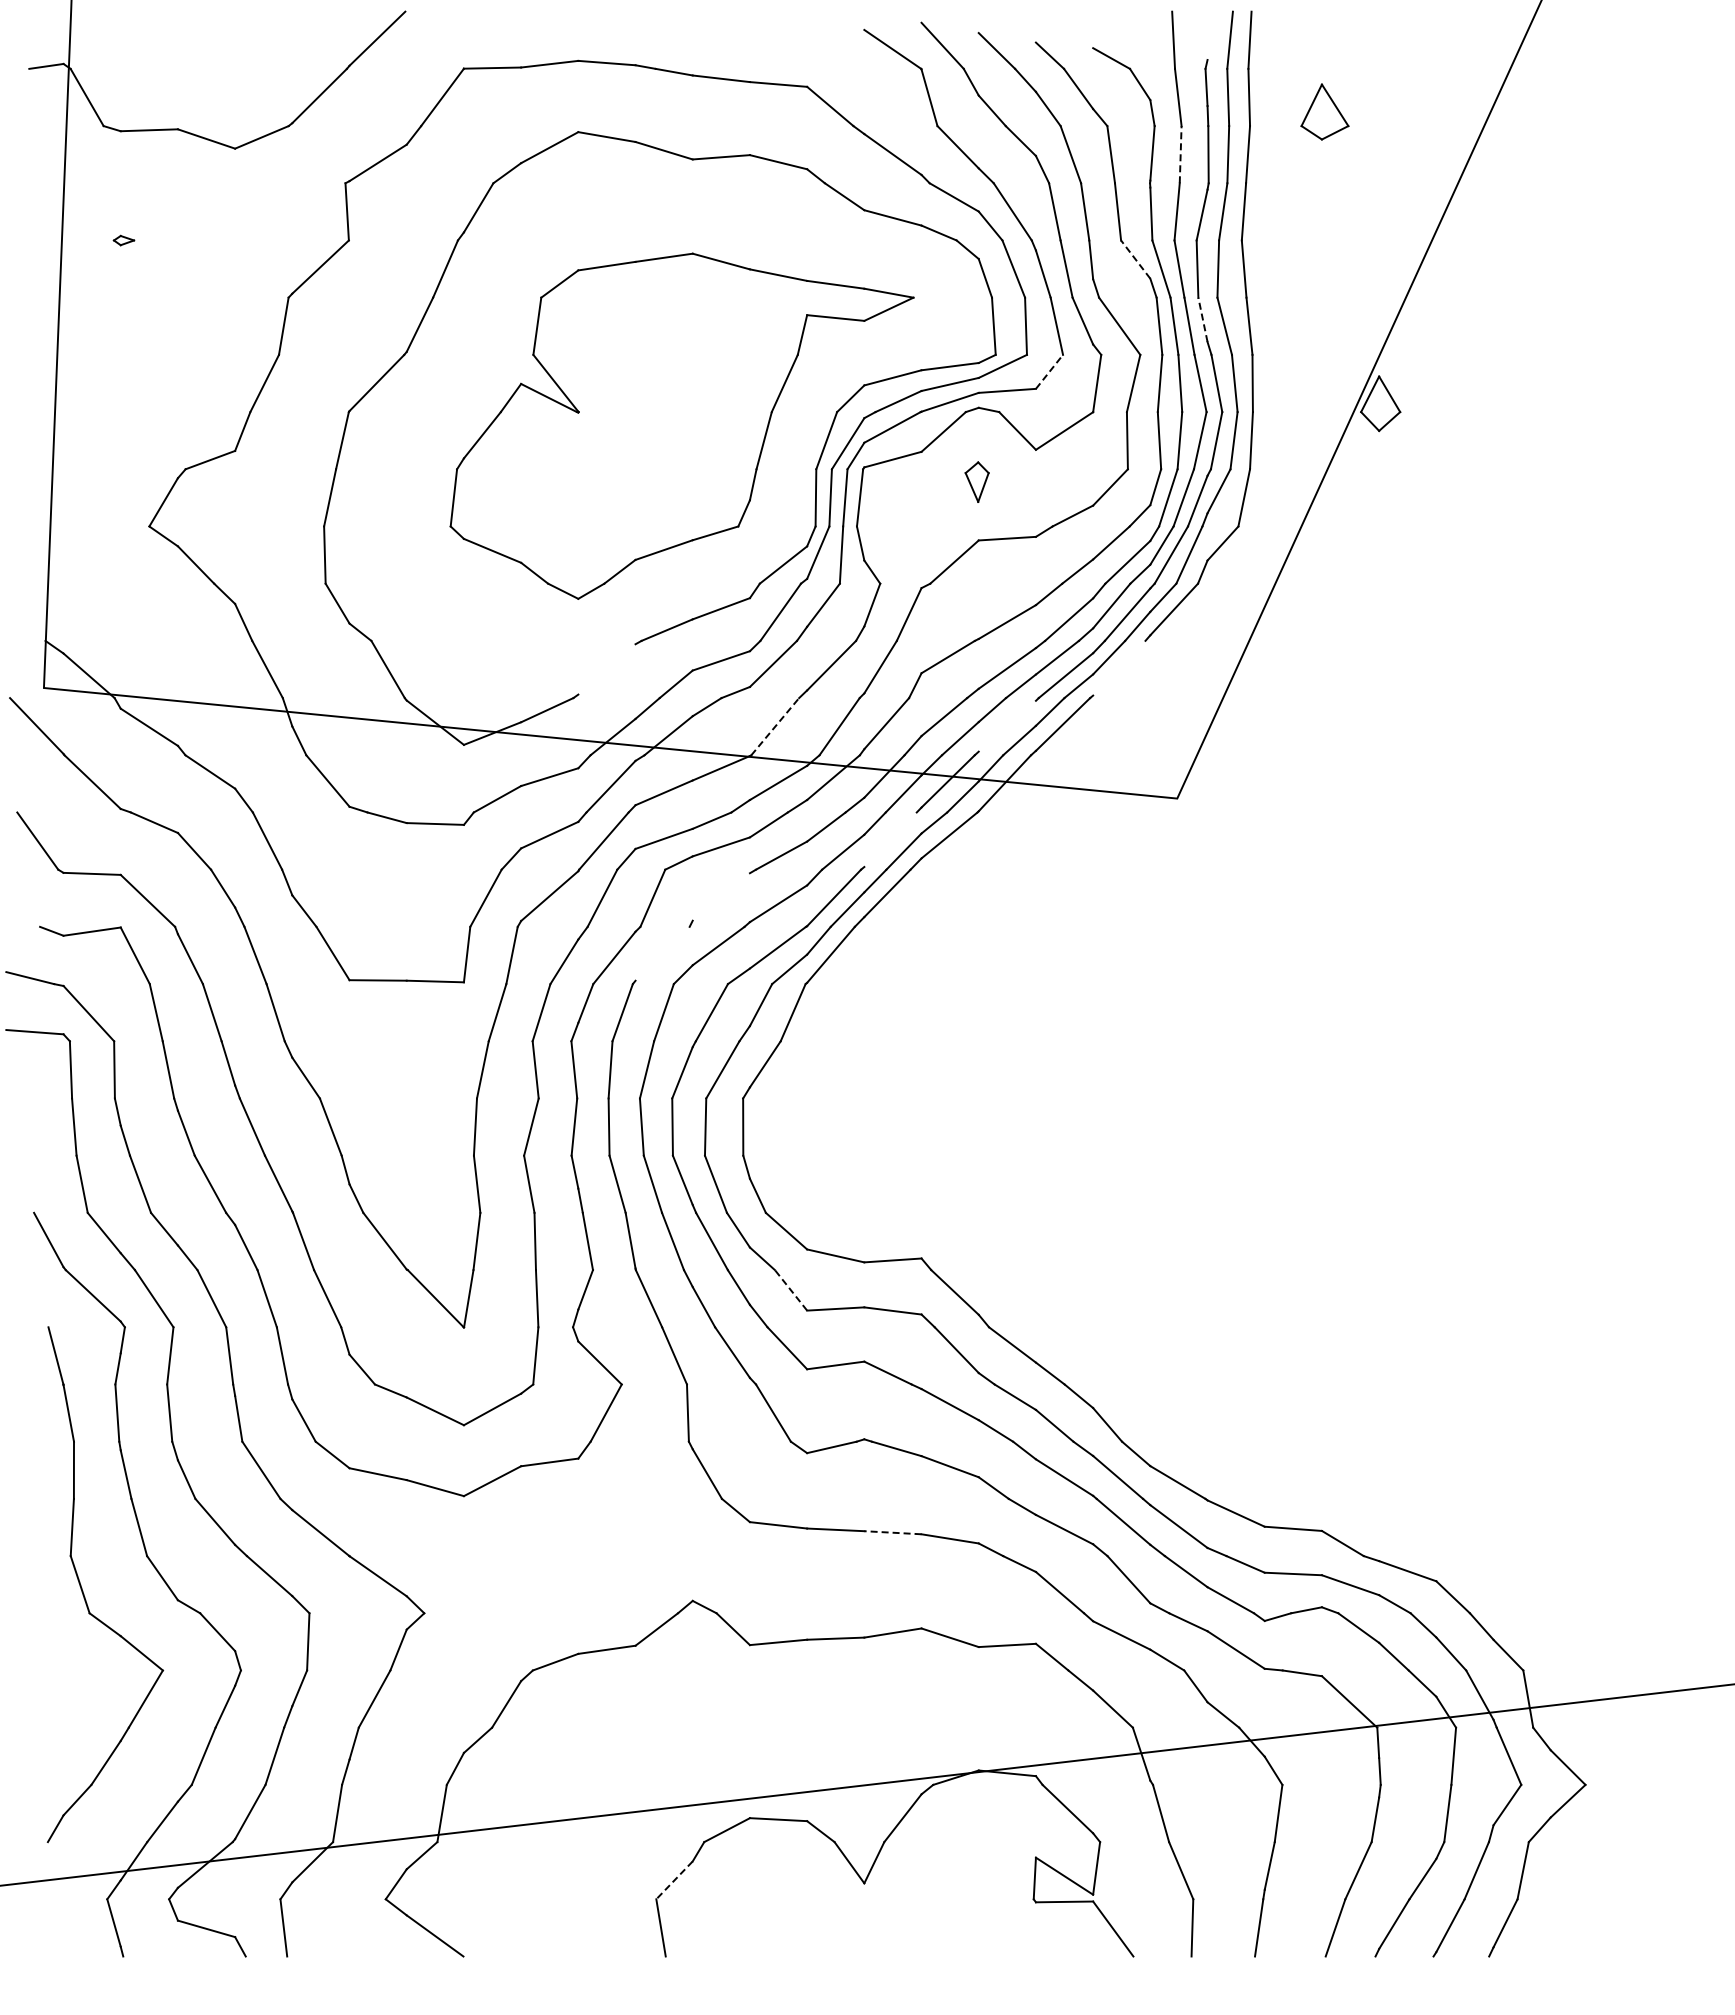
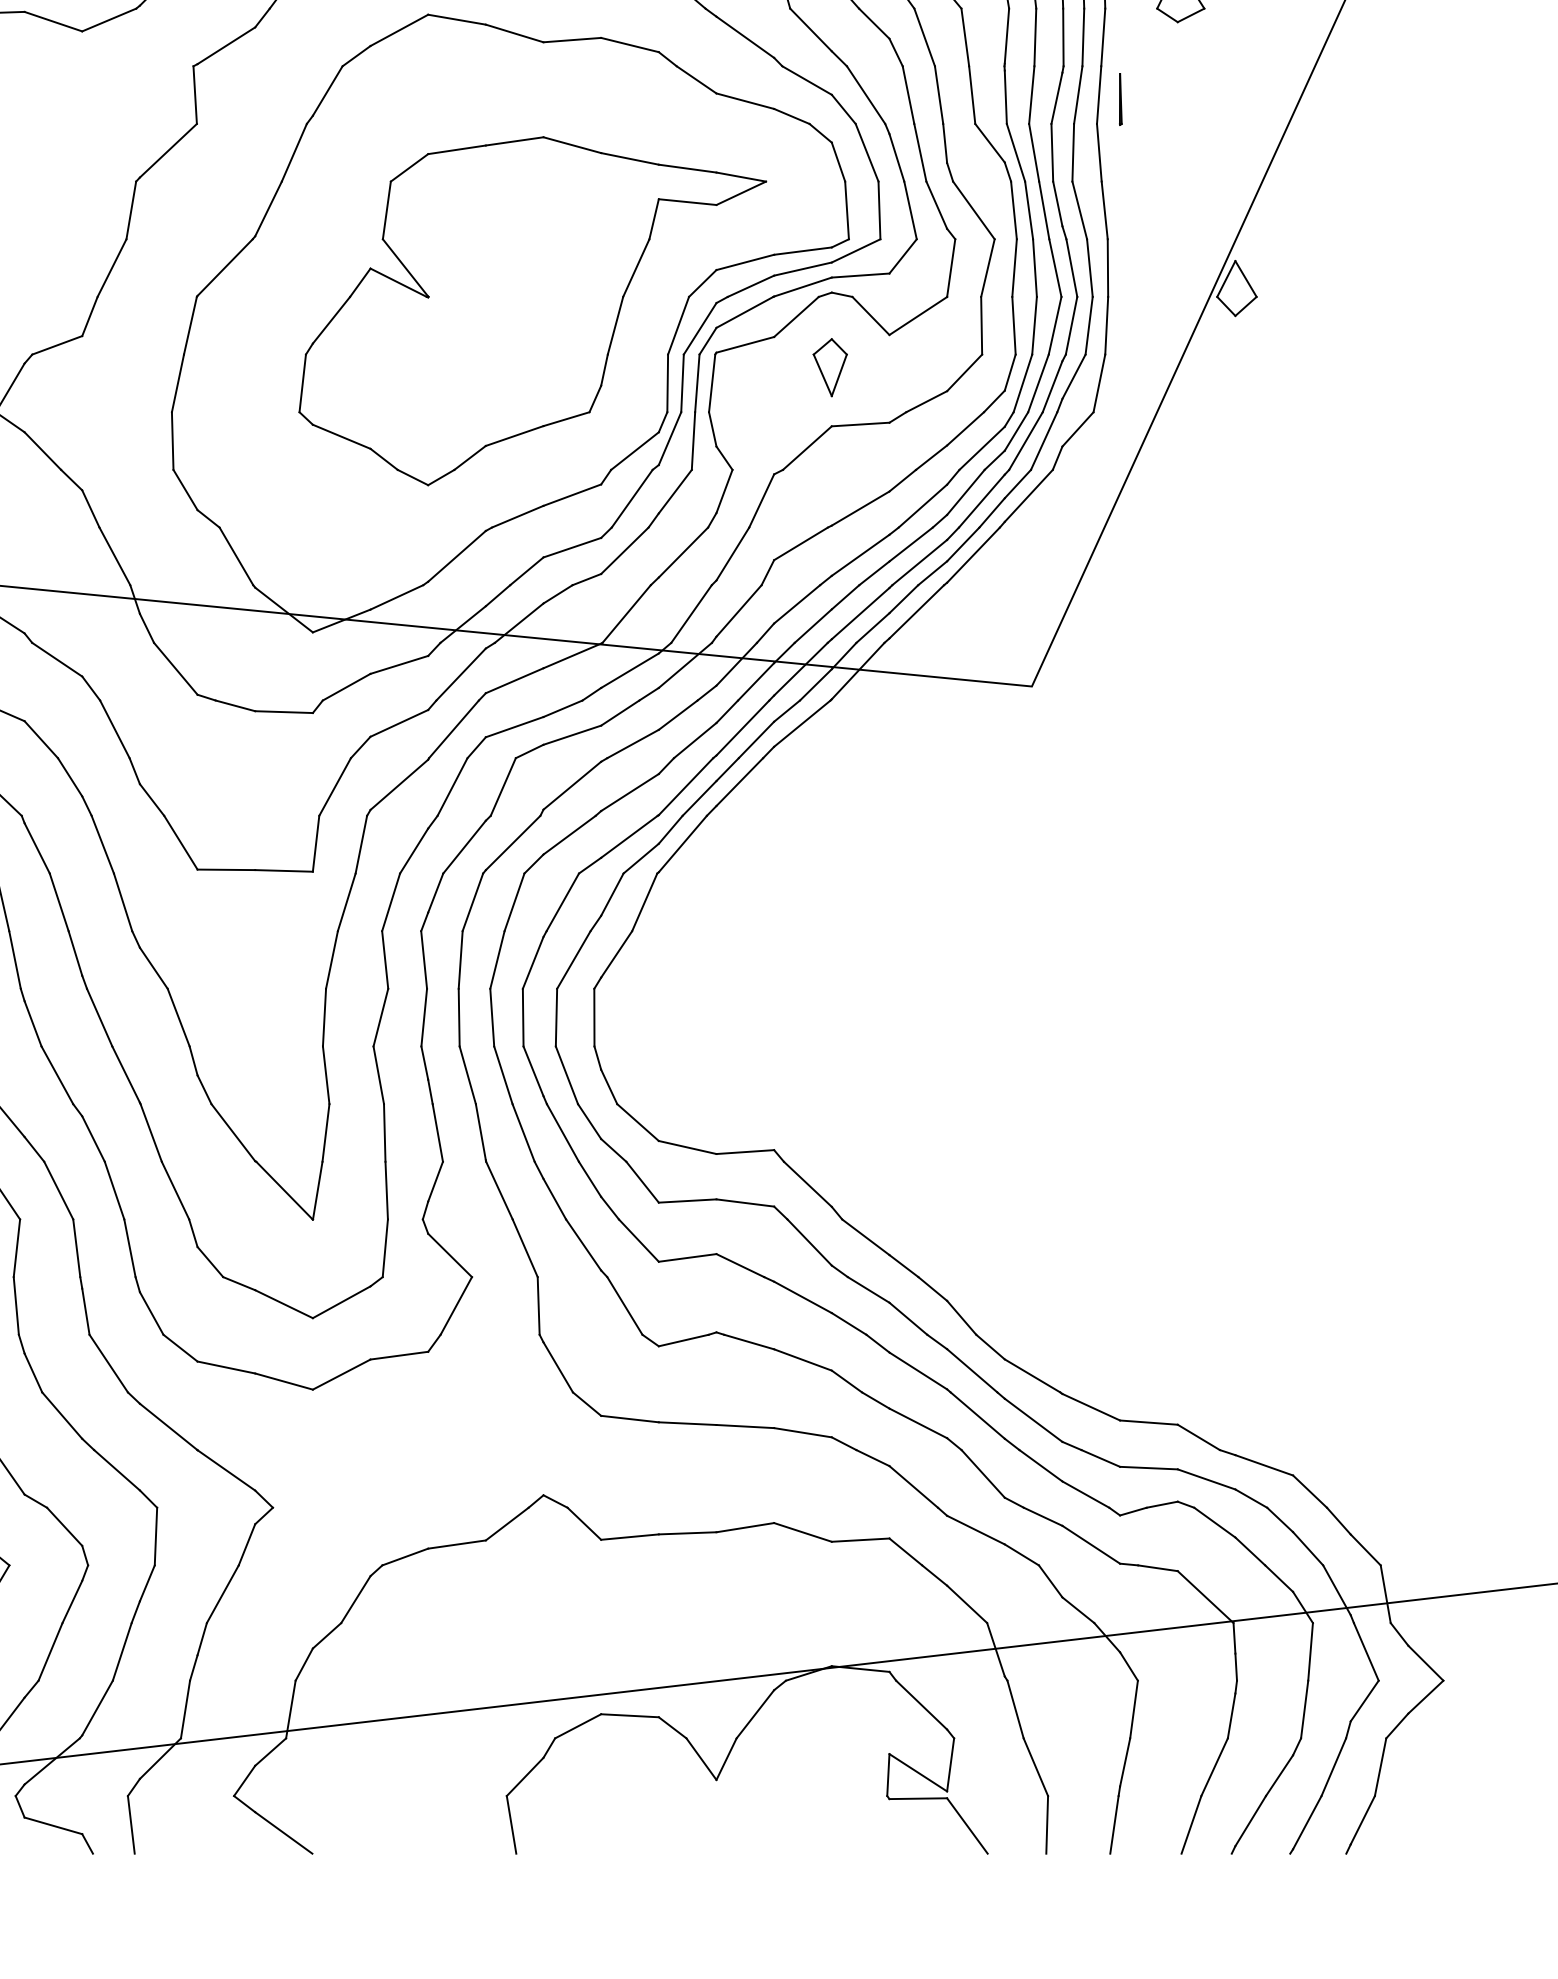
line: (1180, 154) -> (1035, 37), dashed -> solid
line: (1265, 216) -> (1120, 99), added
line: (1135, 259) -> (989, 143), dashed -> solid
line: (1202, 319) -> (1057, 203), dashed -> solid
line: (1049, 371) -> (903, 256), dashed -> solid
part: (976, 481) -> (829, 366), size x1.43
line: (1119, 667) -> (973, 554), added
line: (606, 669) -> (456, 556), added
line: (1006, 725) -> (859, 612), added
line: (775, 726) -> (626, 613), dashed -> solid
line: (890, 839) -> (742, 727), added
line: (720, 896) -> (571, 785), added
line: (662, 953) -> (513, 842), added
line: (791, 1290) -> (643, 1182), dashed -> solid
line: (892, 1532) -> (744, 1426), dashed -> solid
line: (674, 1880) -> (525, 1777), dashed -> solid

